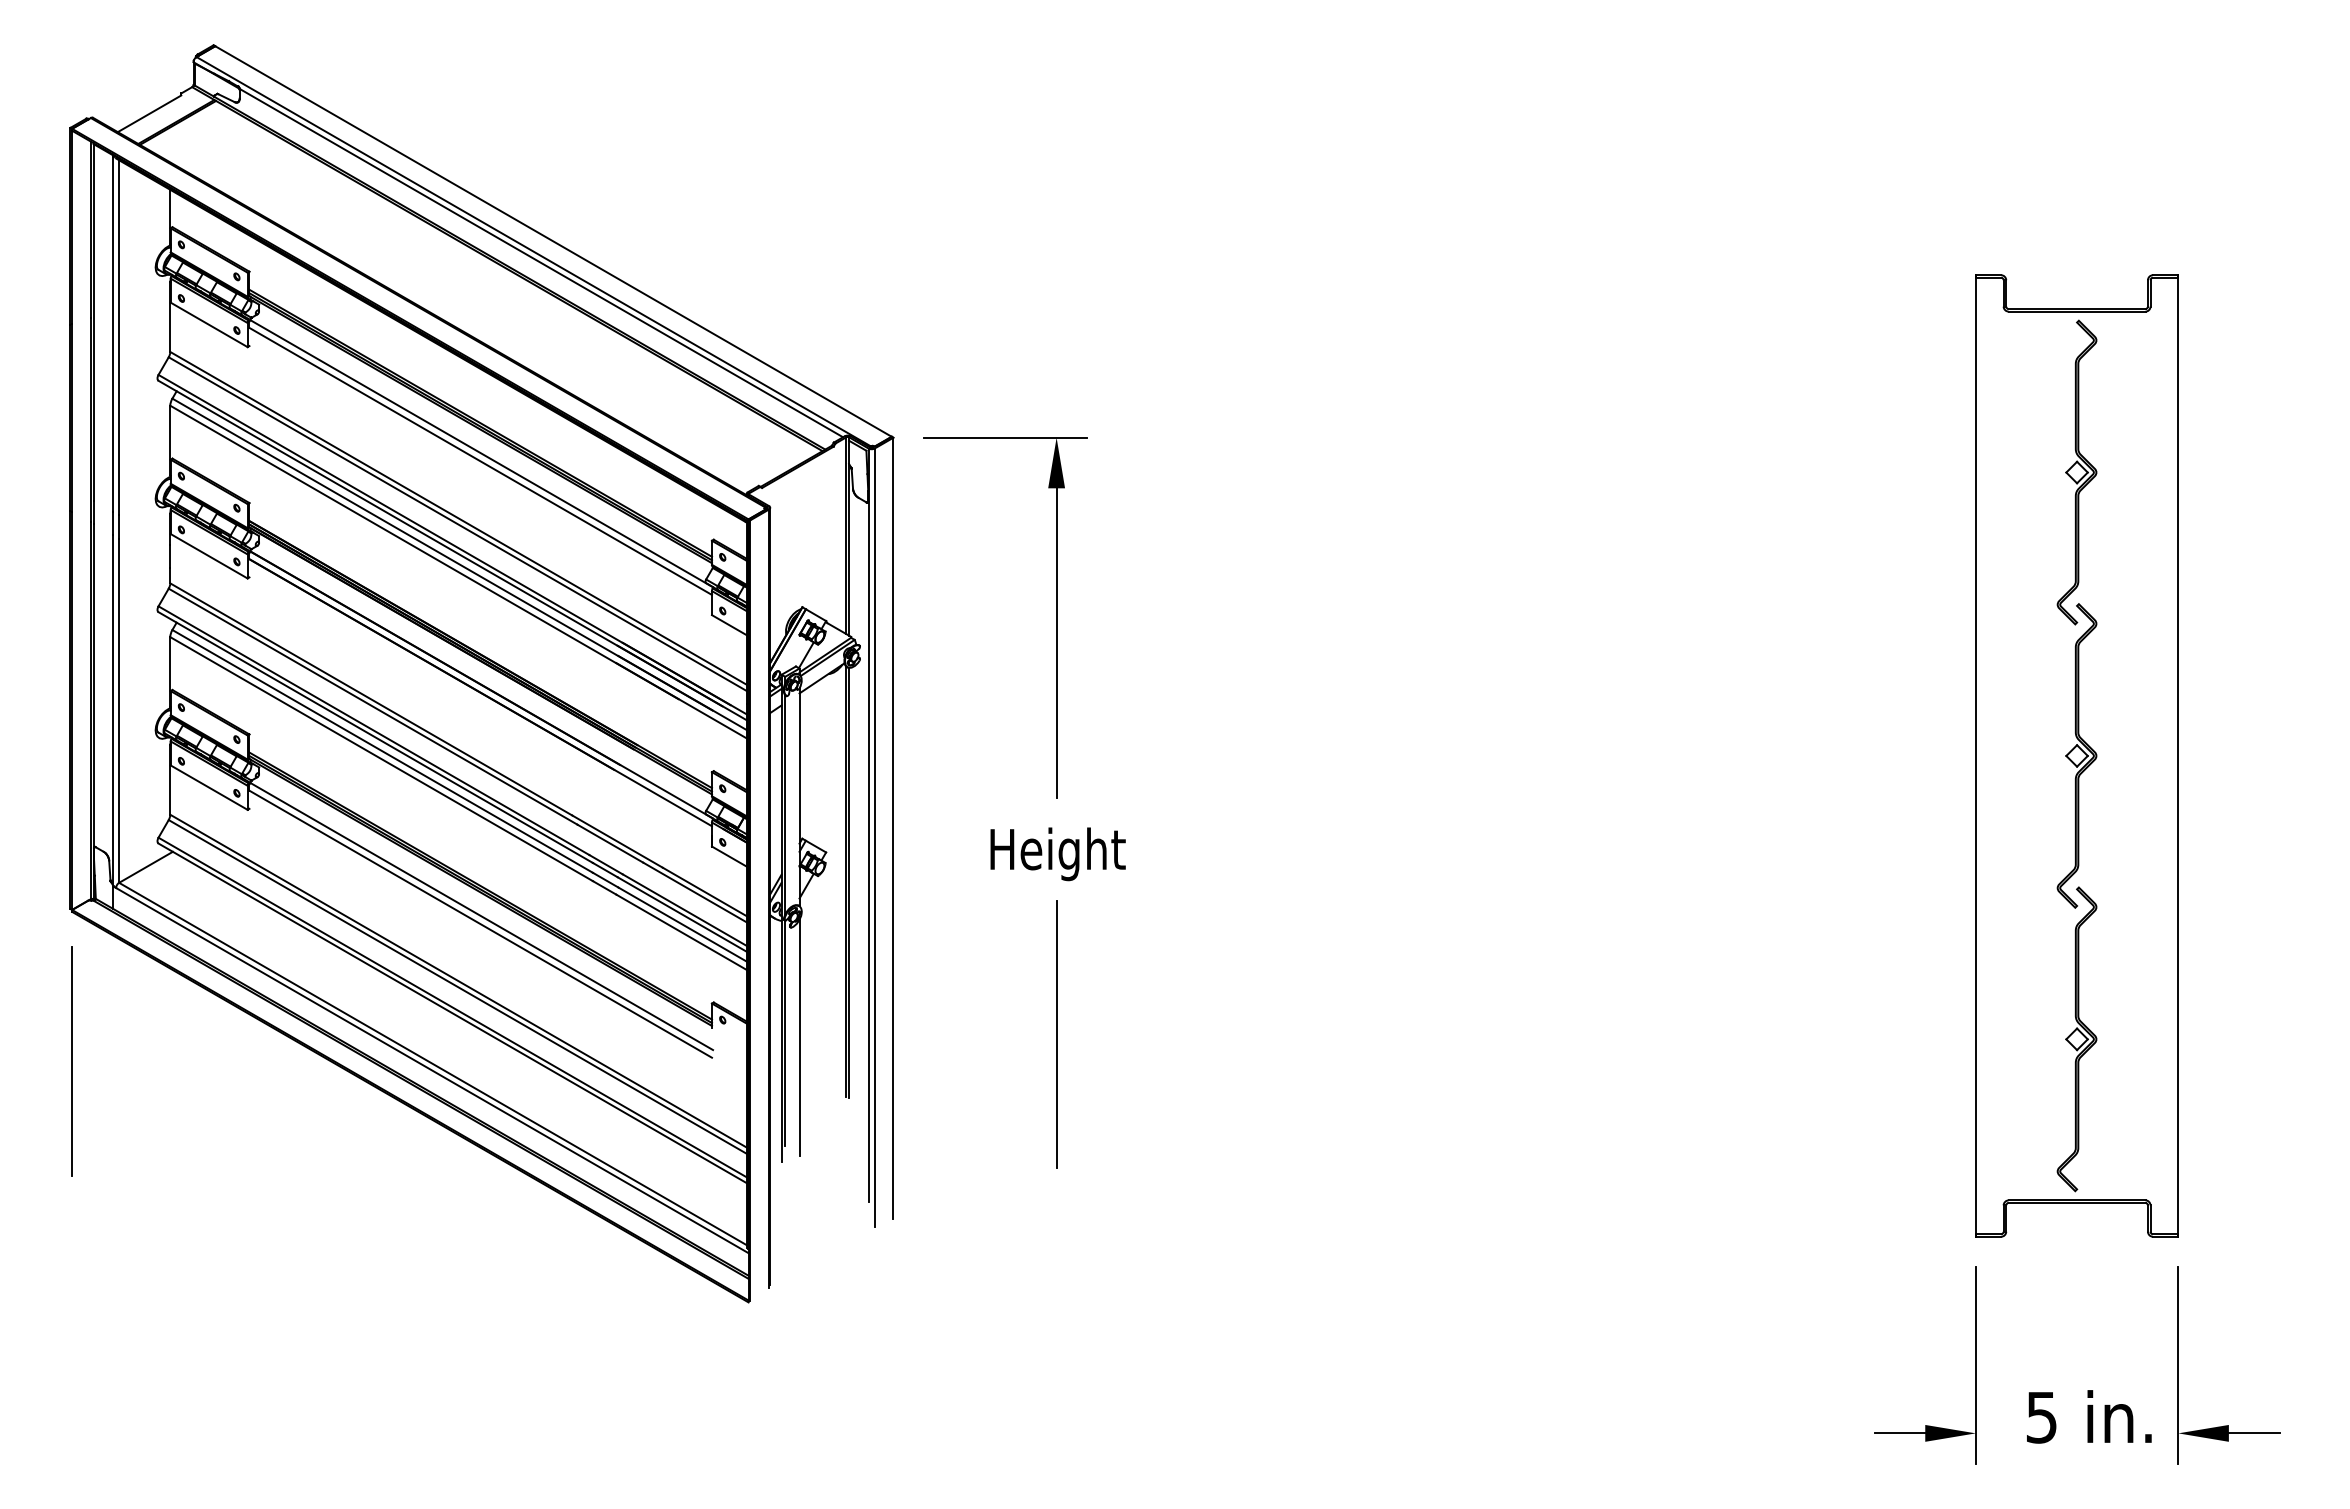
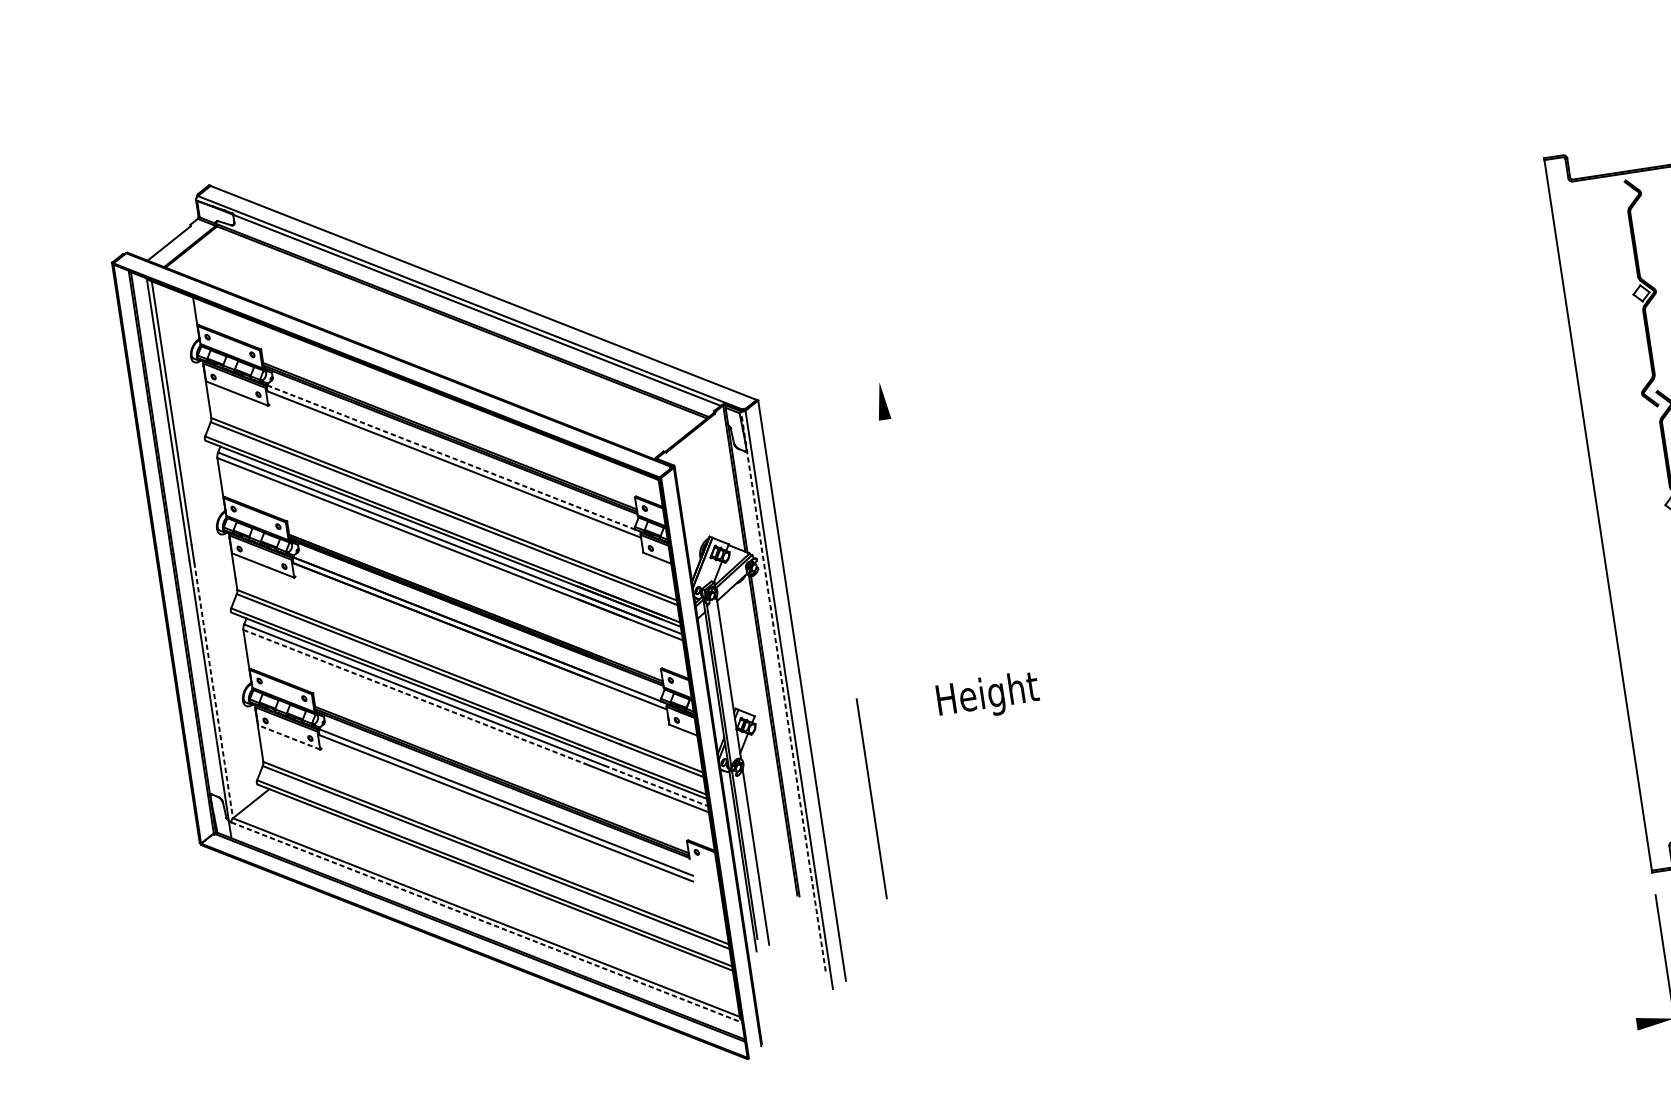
line: (1004, 437) -> (840, 387), removed
line: (482, 453) -> (454, 458), solid -> dashed
line: (1056, 643) -> (902, 535), removed
line: (119, 711) -> (213, 690), solid -> dashed
line: (382, 759) -> (414, 697), solid -> dashed
line: (208, 787) -> (288, 737), solid -> dashed
line: (868, 825) -> (783, 691), solid -> dashed
text: (1057, 854) -> (987, 696), moved
line: (682, 924) -> (656, 785), solid -> dashed
line: (1056, 1034) -> (871, 798), moved
line: (71, 1061) -> (217, 956), removed
line: (432, 1070) -> (486, 922), solid -> dashed
line: (1899, 1433) -> (1617, 1027), removed

